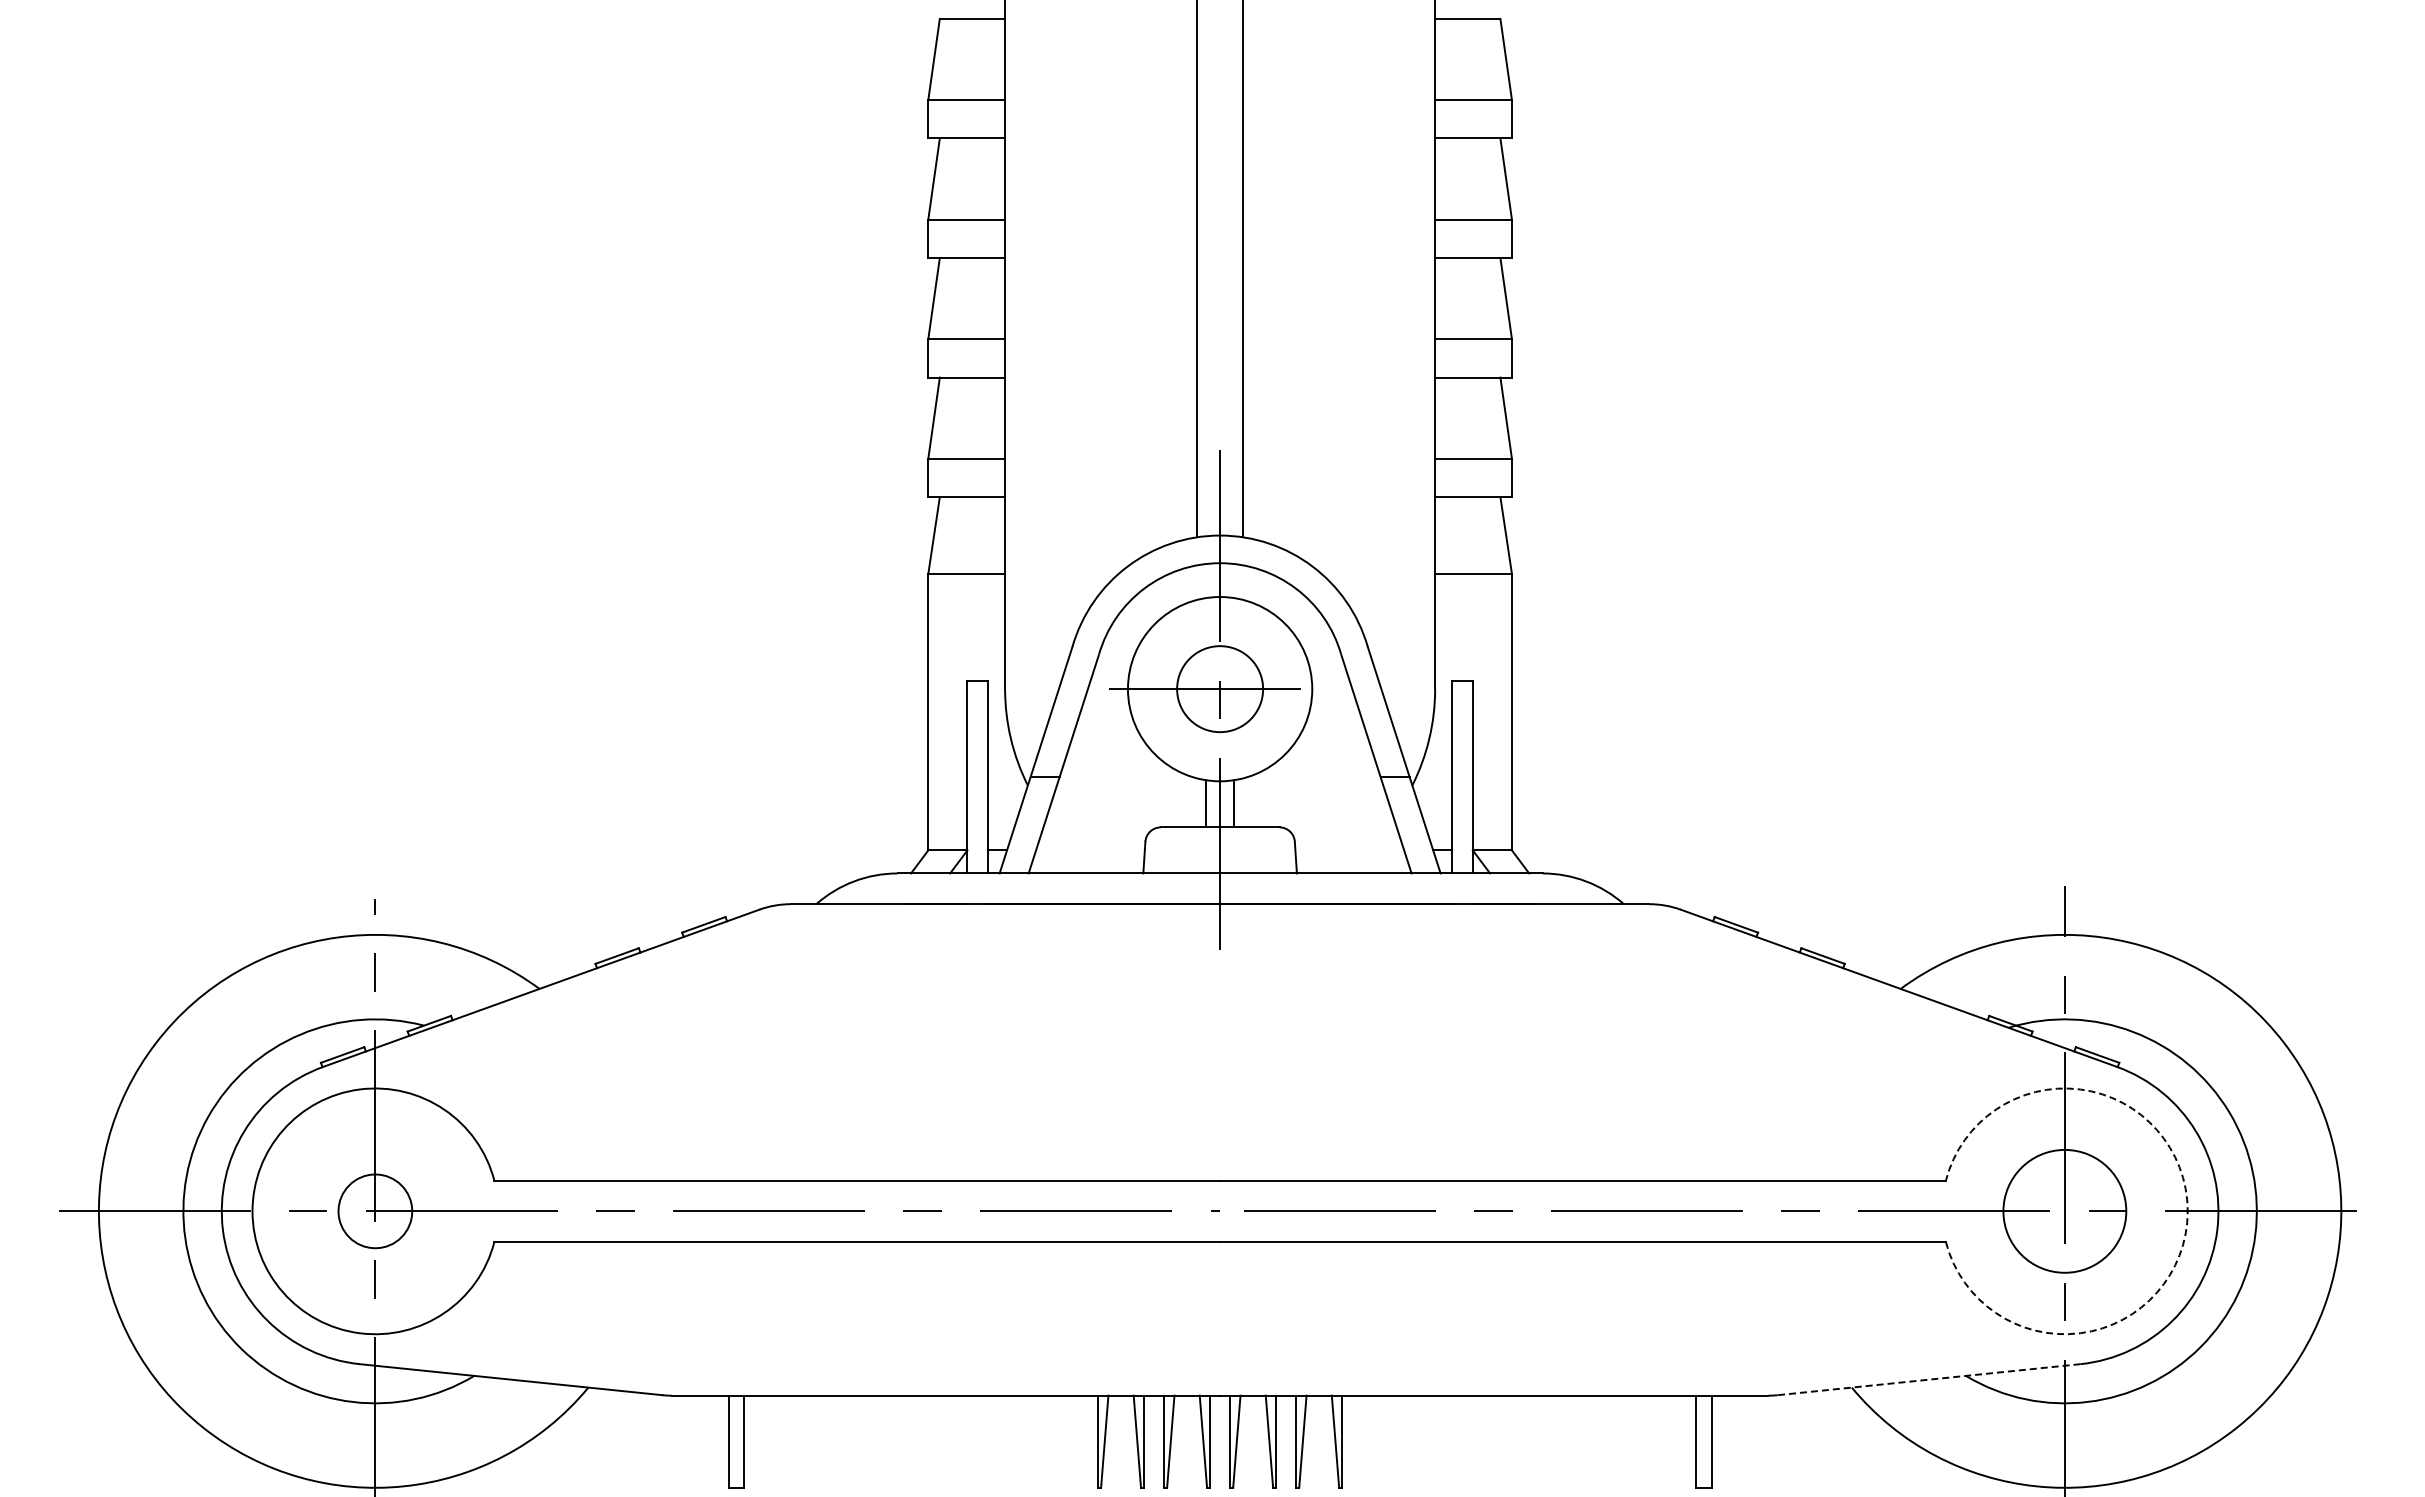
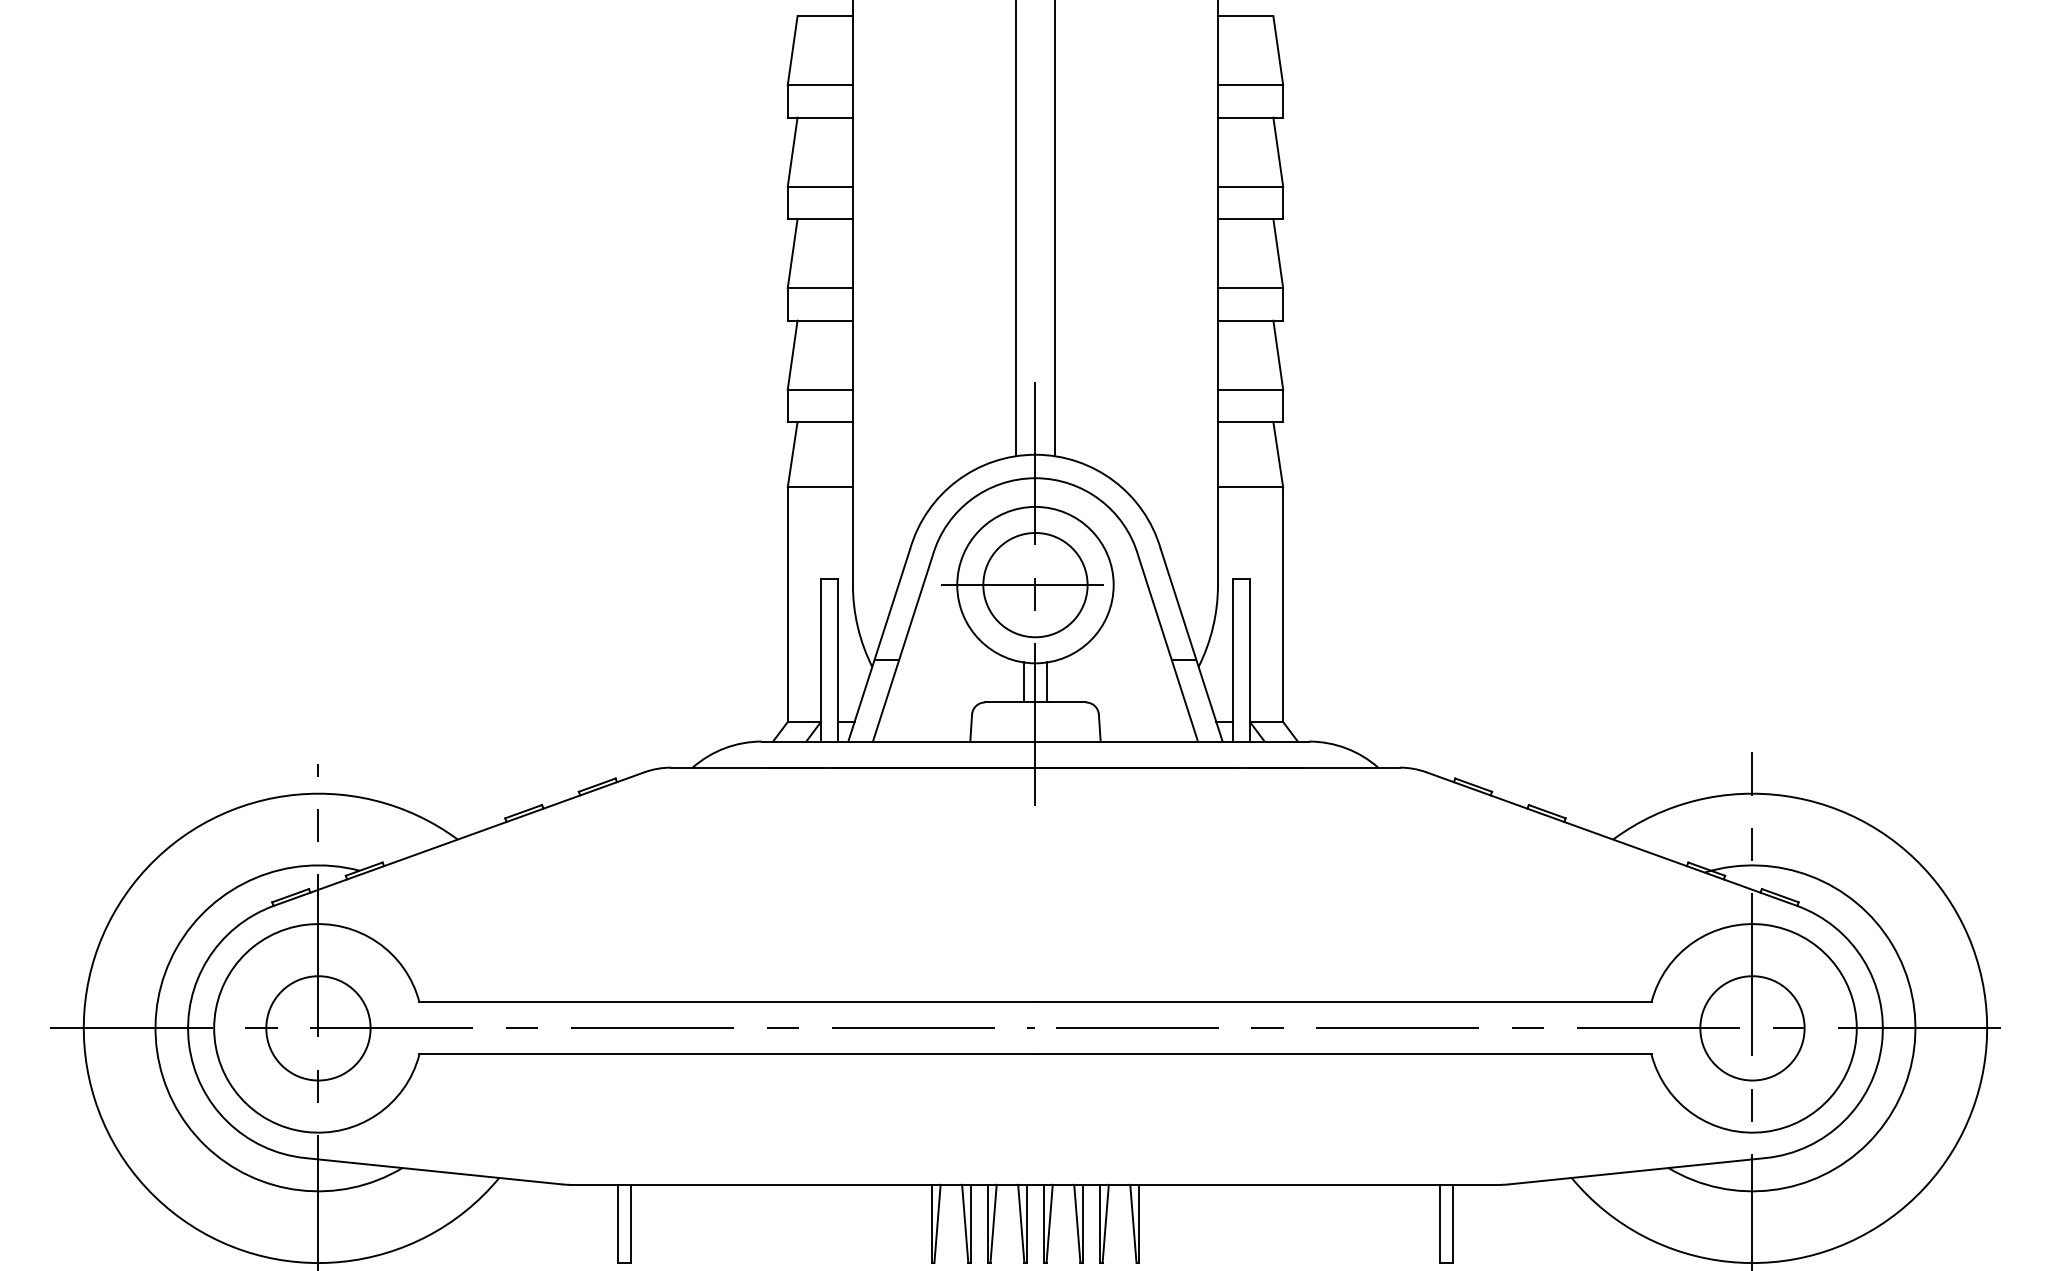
circle: (1219, 688) -> (1034, 584), size x1.43
circle: (374, 1210) -> (317, 1027), size x1.67
arc: (2187, 1211) -> (1856, 1028), dashed -> solid
line: (1928, 1379) -> (1636, 1171), dashed -> solid

